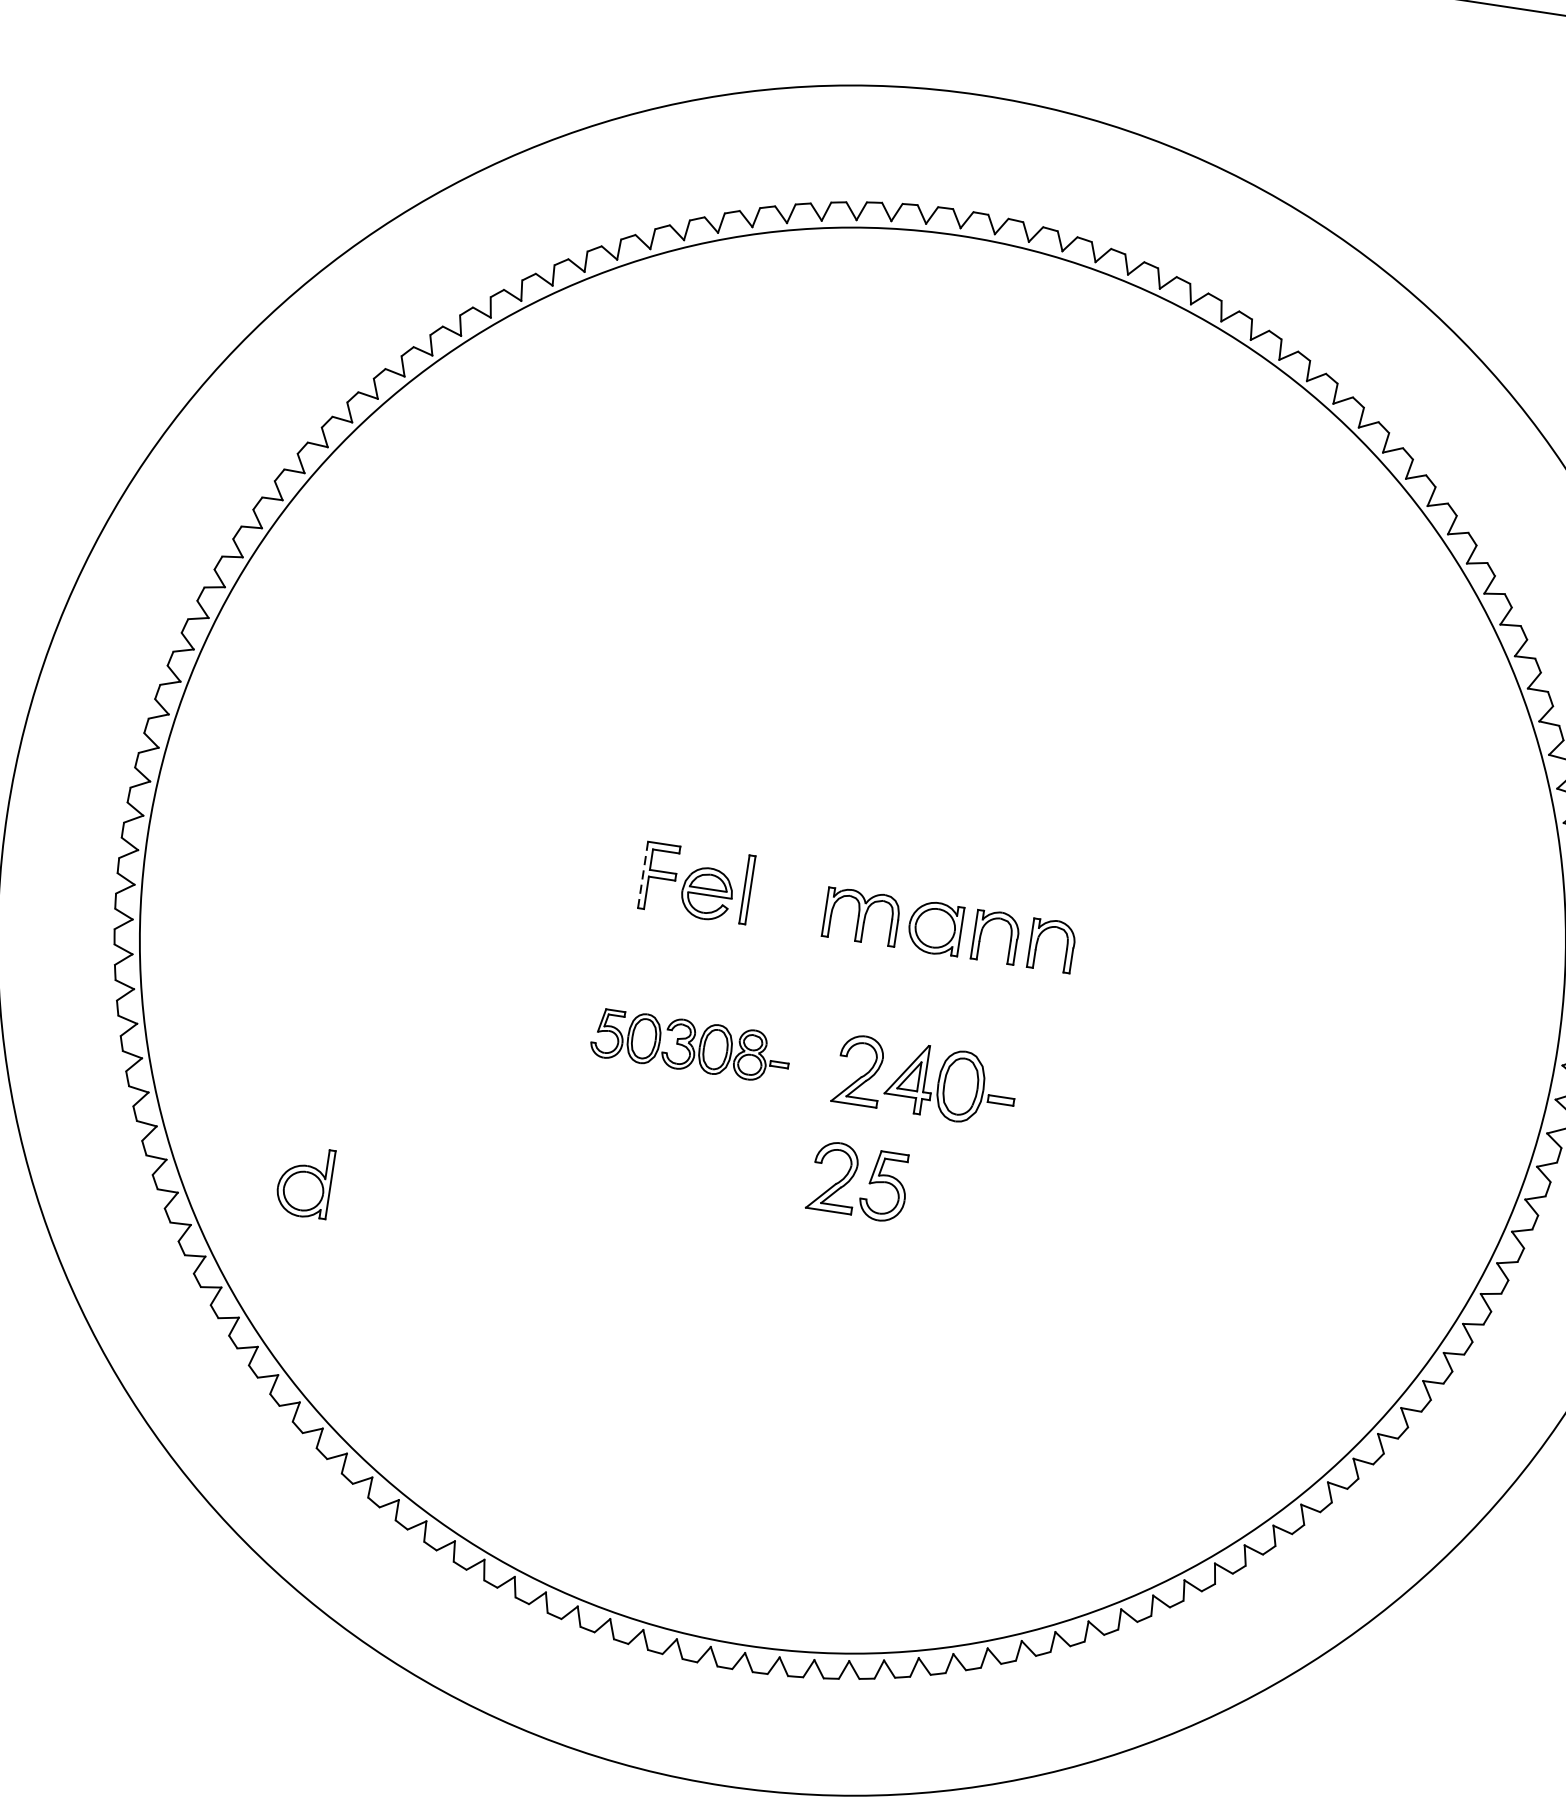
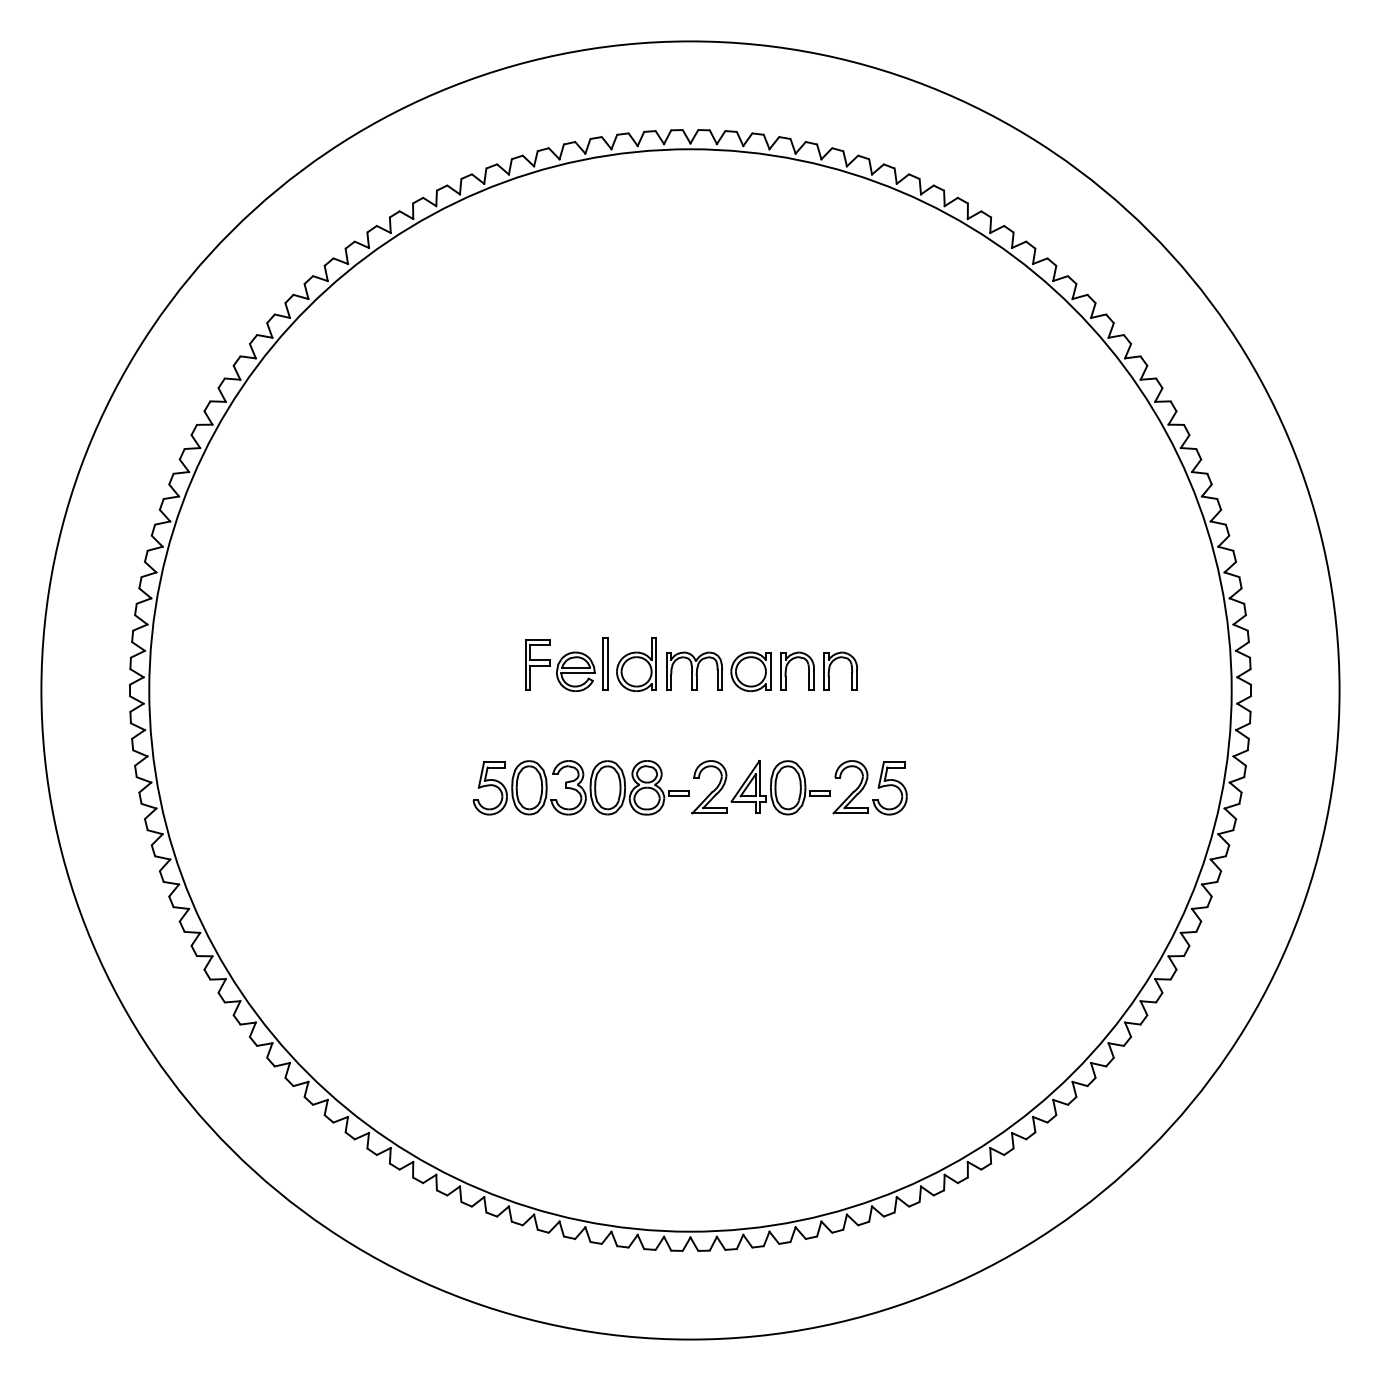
line: (643, 874) -> (525, 664), dashed -> solid
part: (690, 1045) -> (580, 787), size x1.43
part: (304, 1181) -> (636, 664), moved
part: (857, 1181) -> (869, 787), moved

